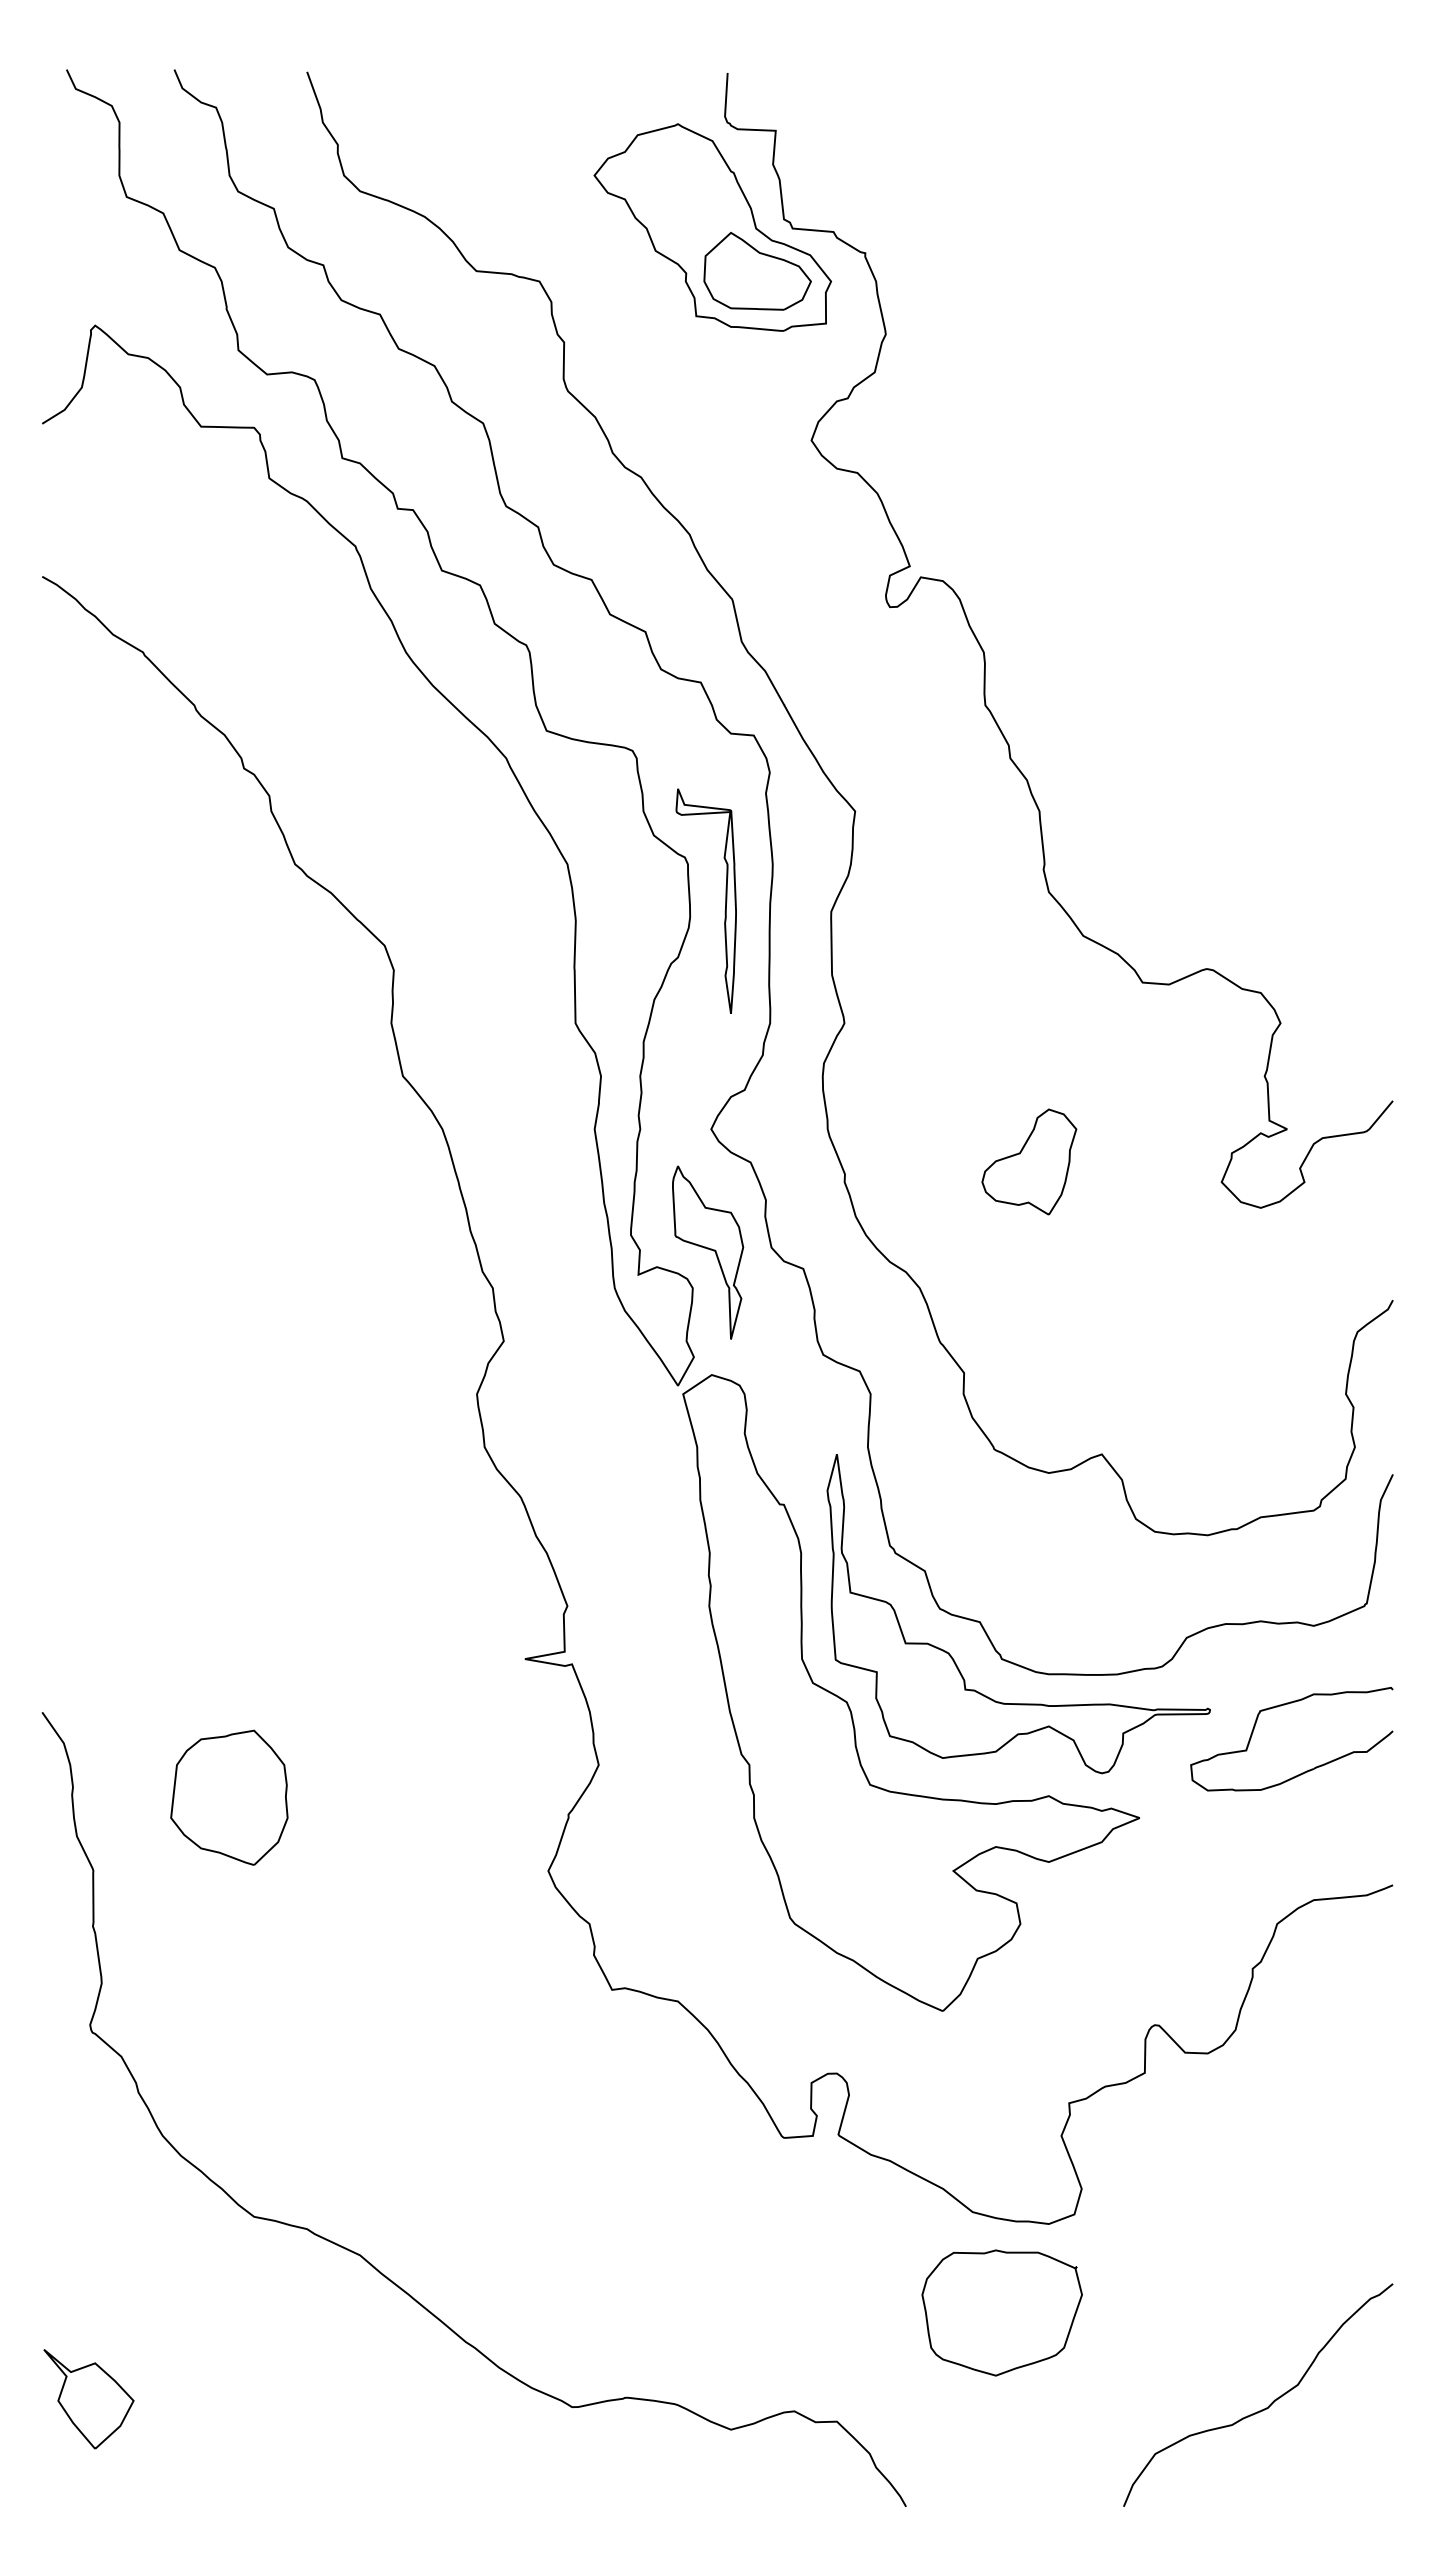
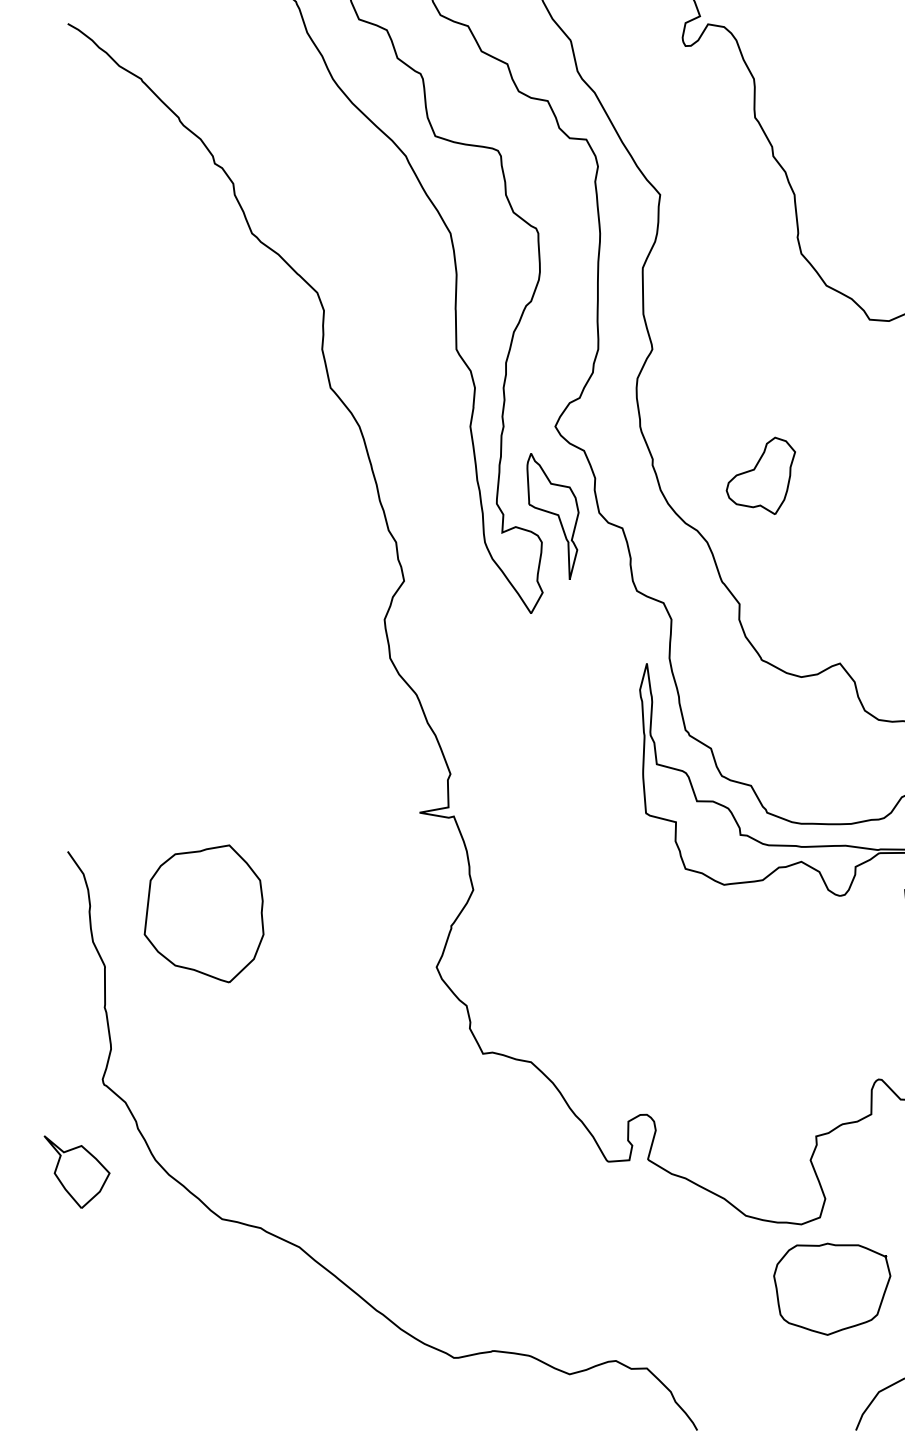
part: (725, 900) -> (565, 259), removed
part: (1029, 1161) -> (761, 475), moved
part: (852, 1713) -> (658, 852), removed
part: (229, 1797) -> (204, 913), size x1.4
part: (1001, 2312) -> (831, 1288), moved
part: (88, 2399) -> (76, 1172), moved

